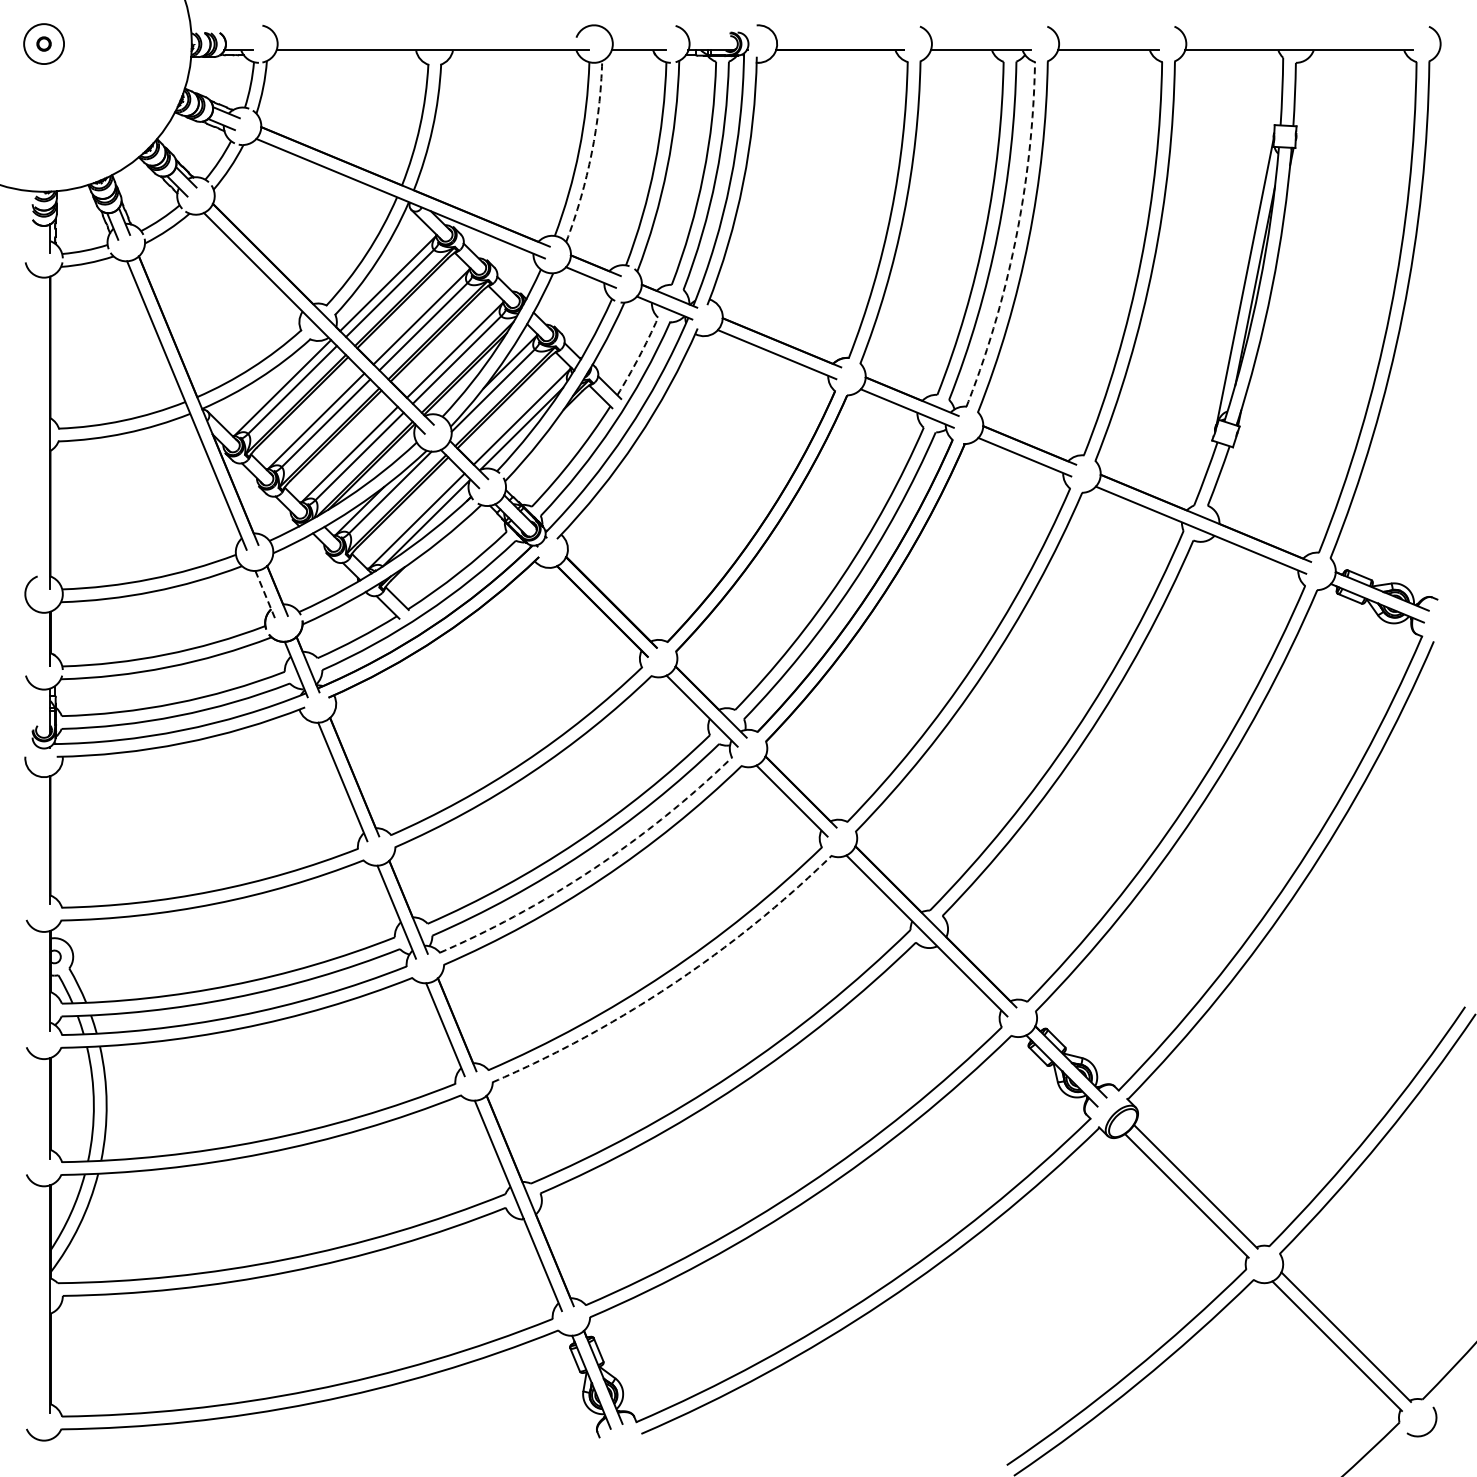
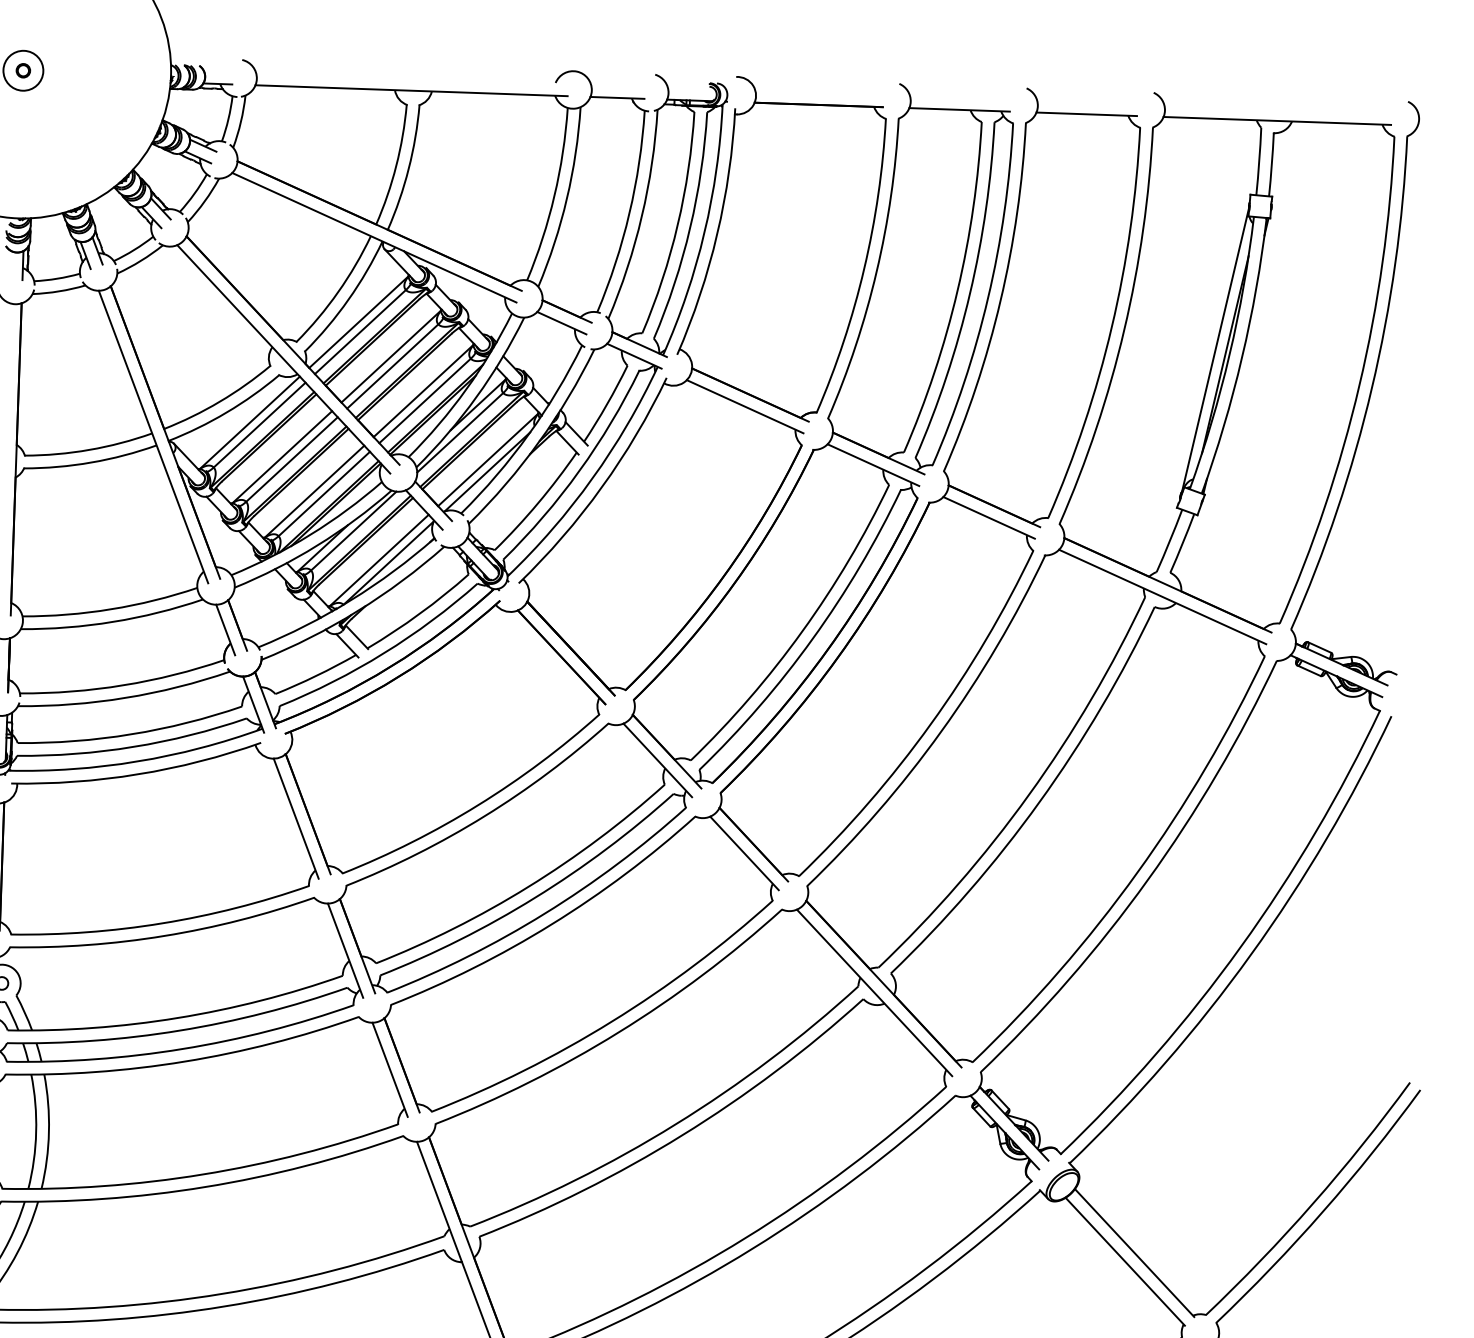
arc: (591, 153) -> (566, 199), dashed -> solid
arc: (1016, 237) -> (988, 298), dashed -> solid
arc: (639, 357) -> (607, 404), dashed -> solid
line: (265, 595) -> (225, 629), dashed -> solid
arc: (594, 868) -> (544, 913), dashed -> solid
arc: (672, 984) -> (618, 1032), dashed -> solid

